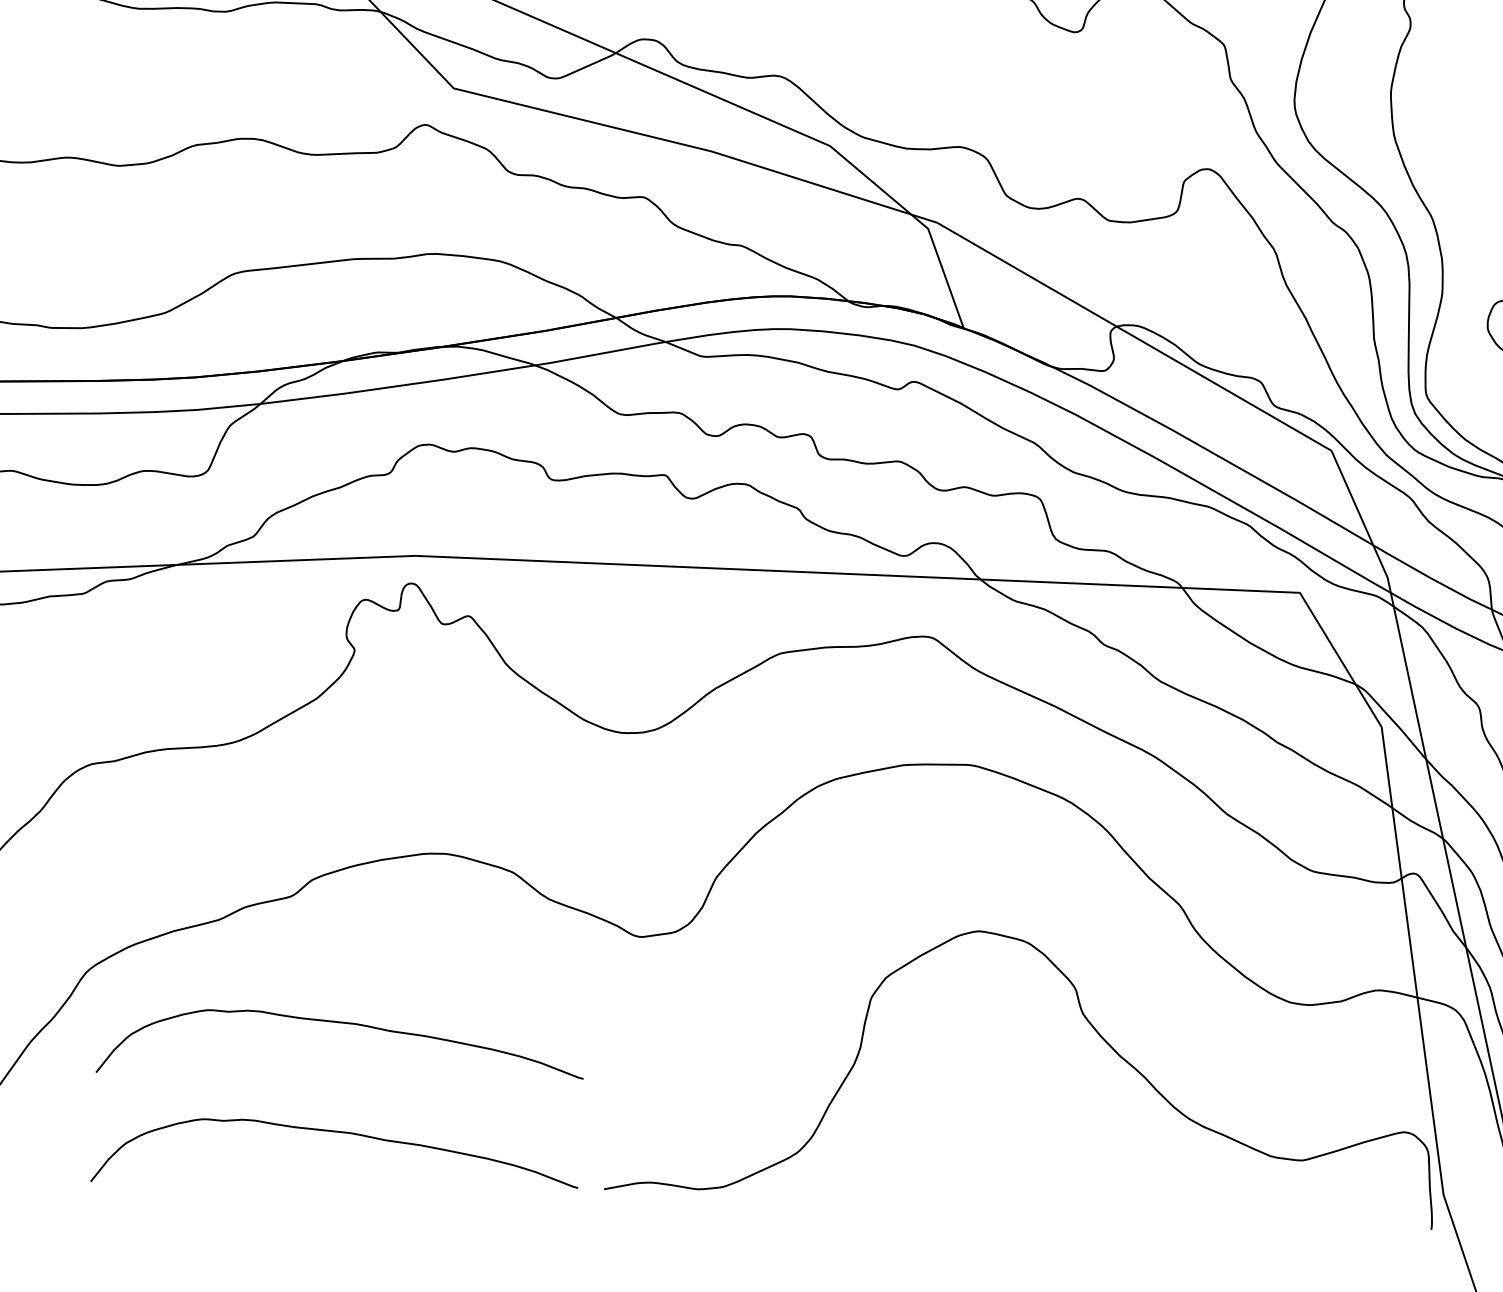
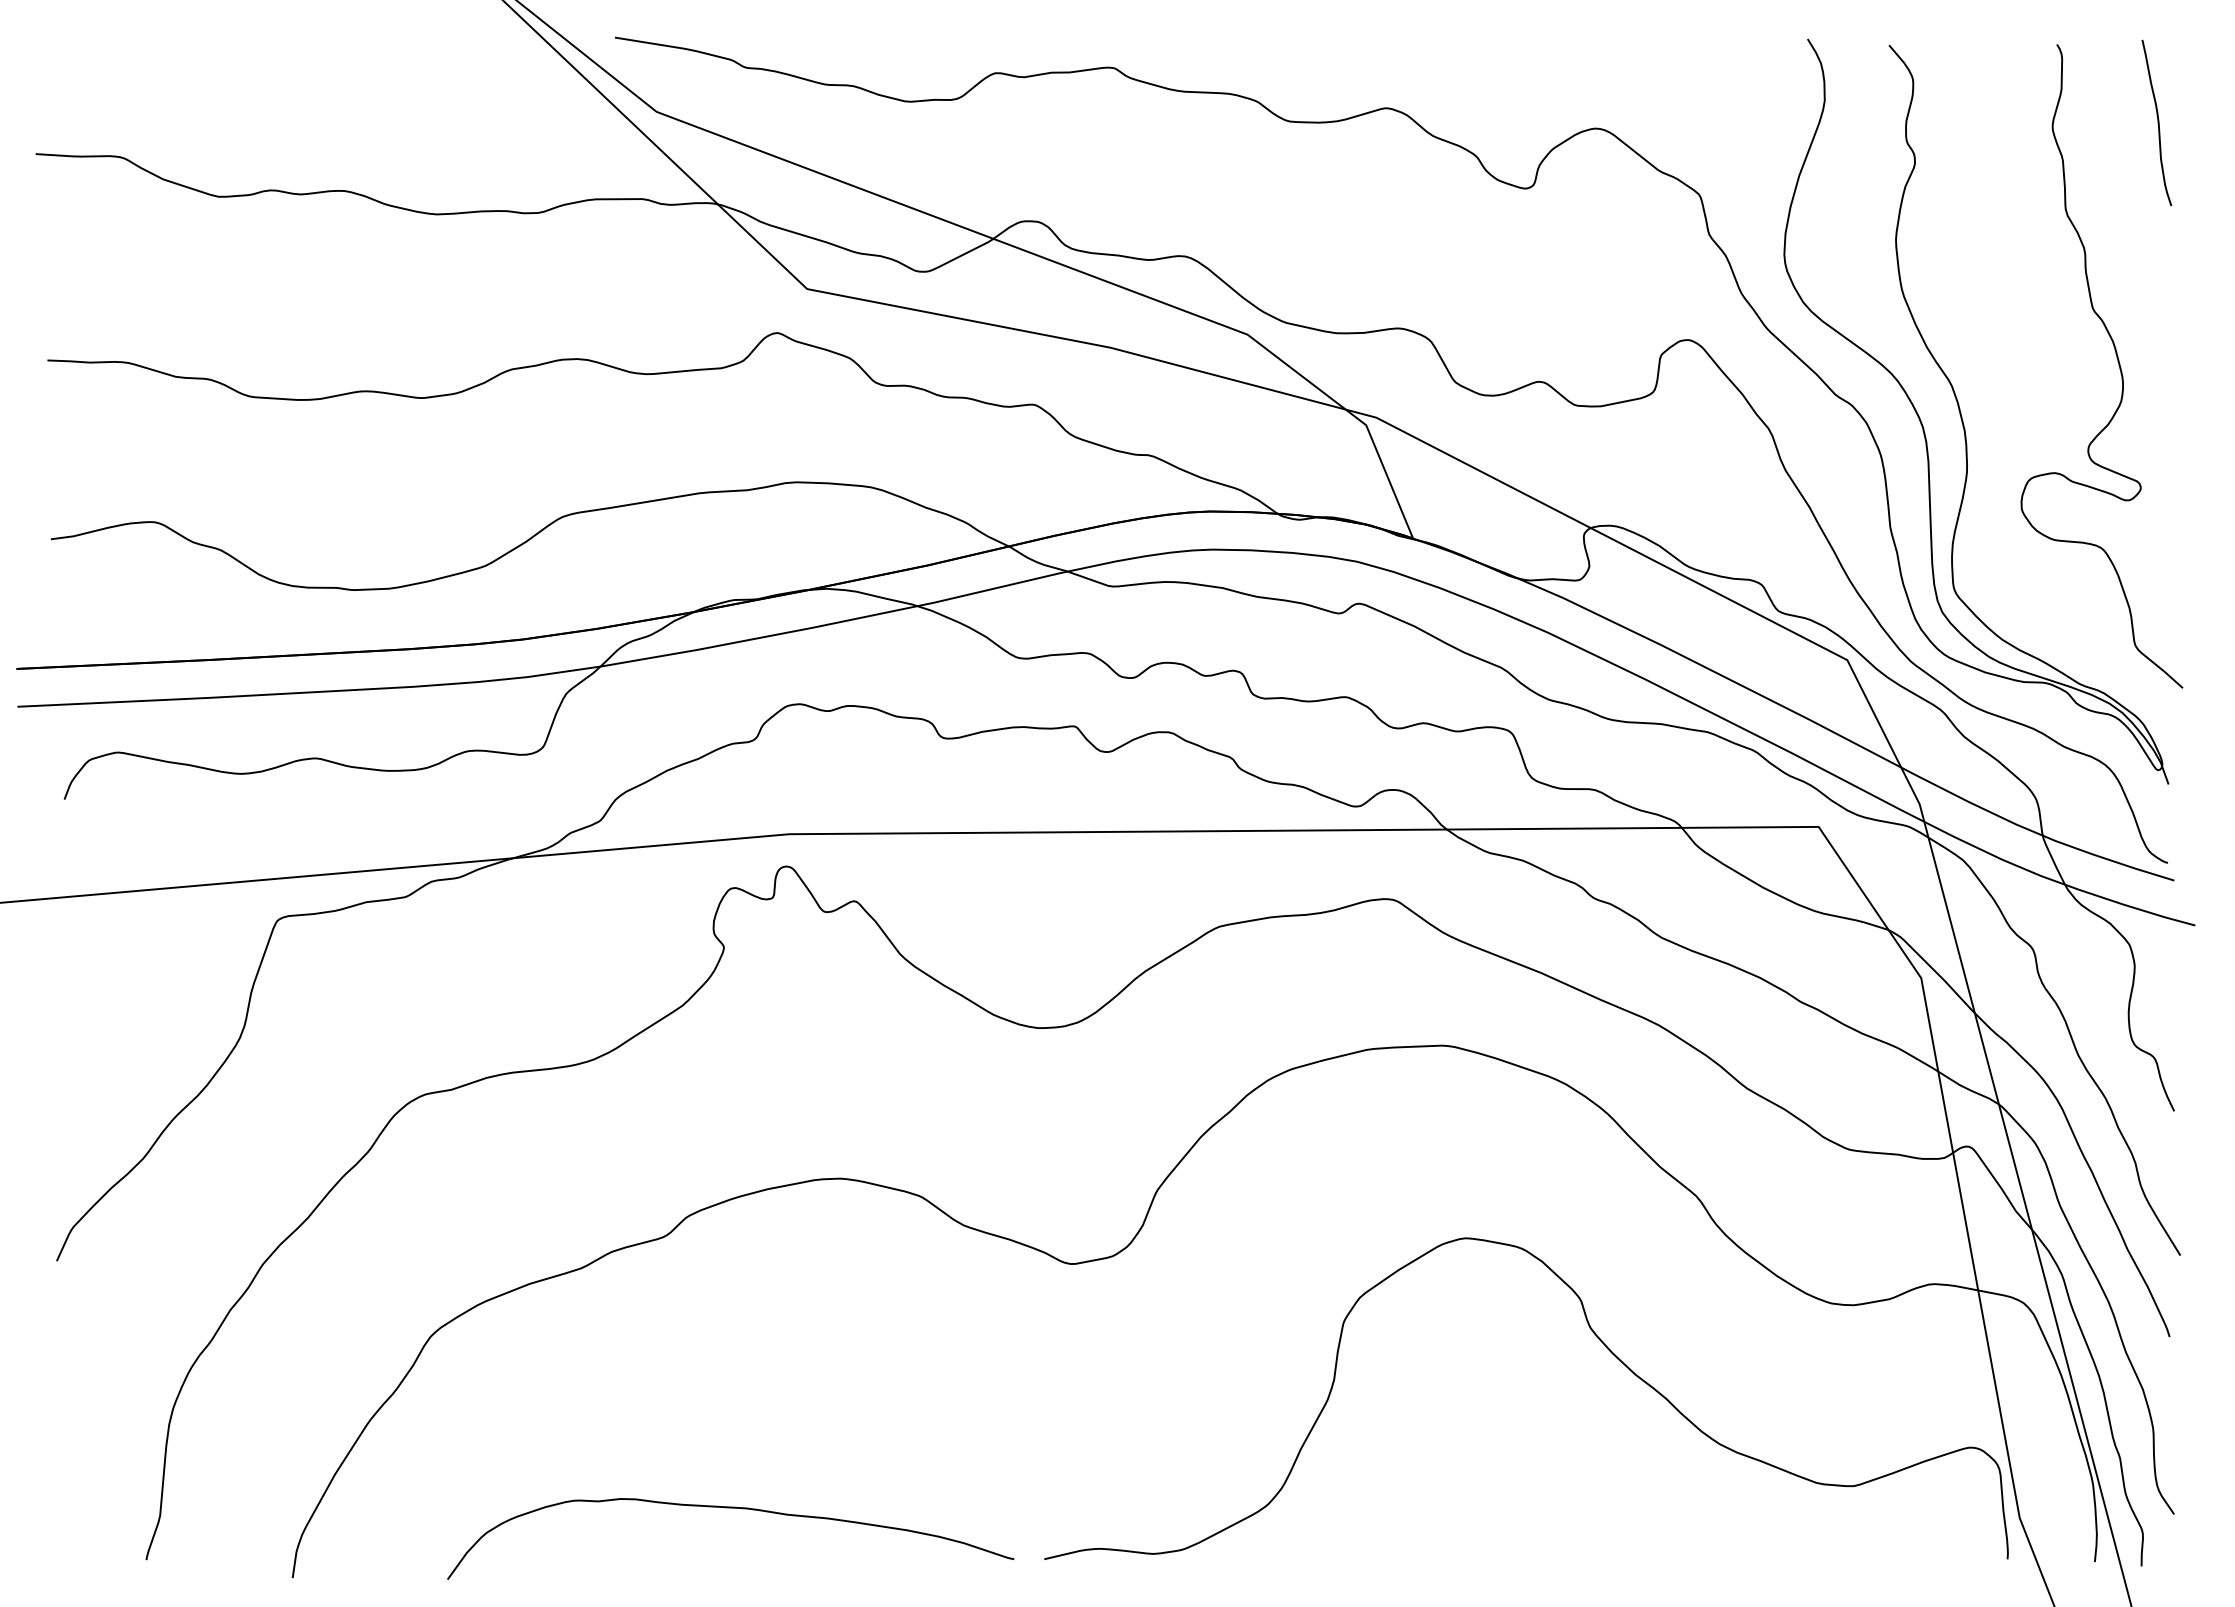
curve: (342, 1023) -> (730, 1381), removed

